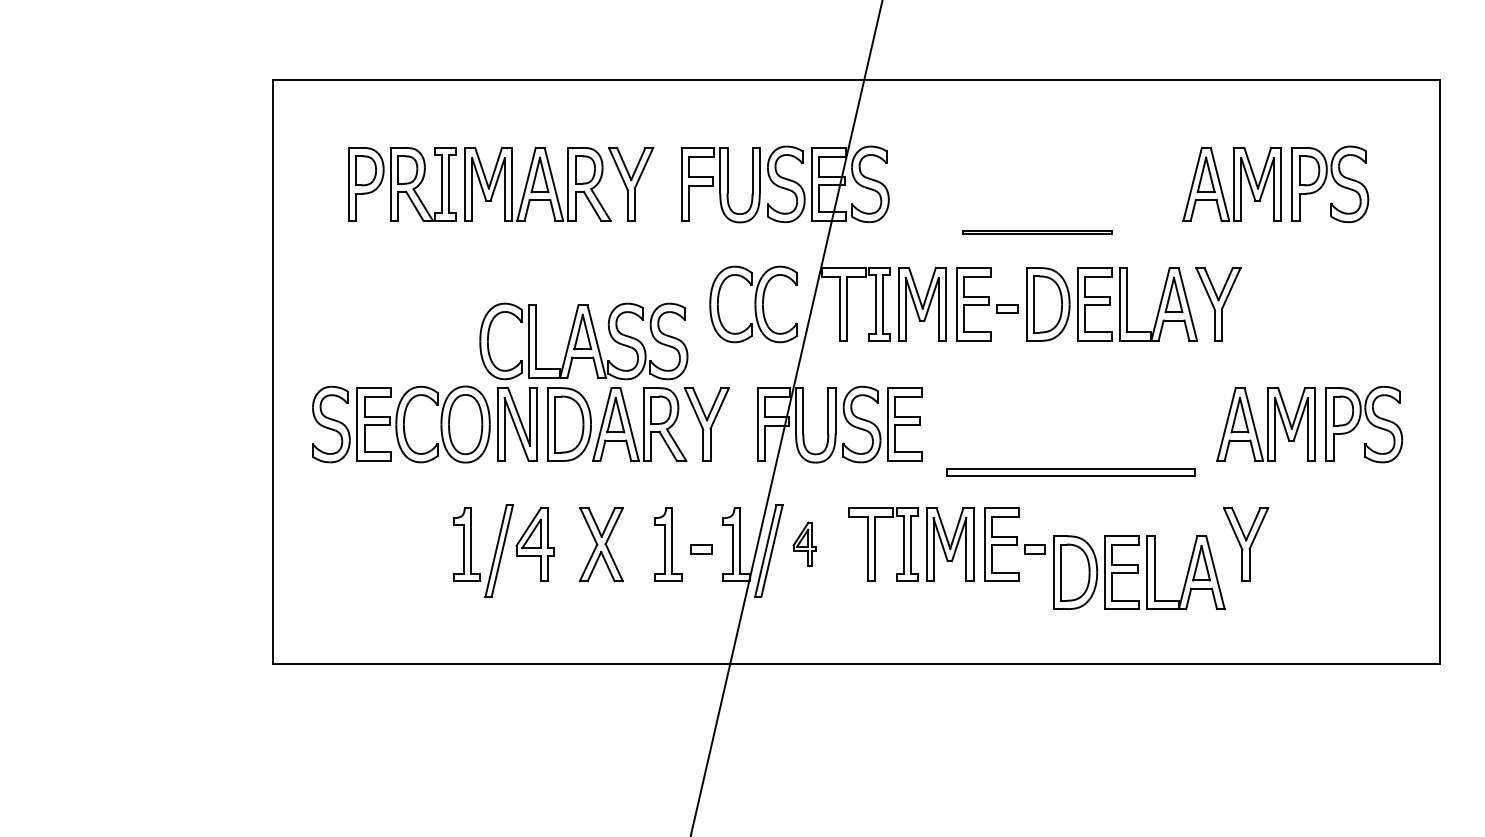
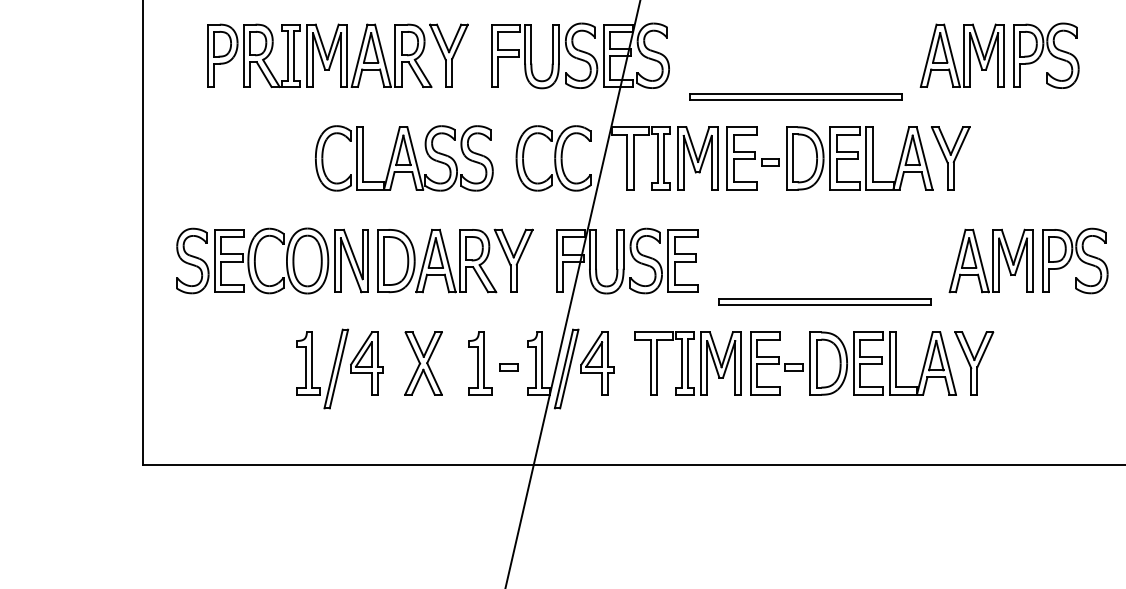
part: (1037, 232) -> (796, 96), size x1.67
part: (583, 341) -> (404, 158), moved
part: (804, 544) -> (597, 363), size x1.67
part: (1139, 572) -> (883, 363), moved

